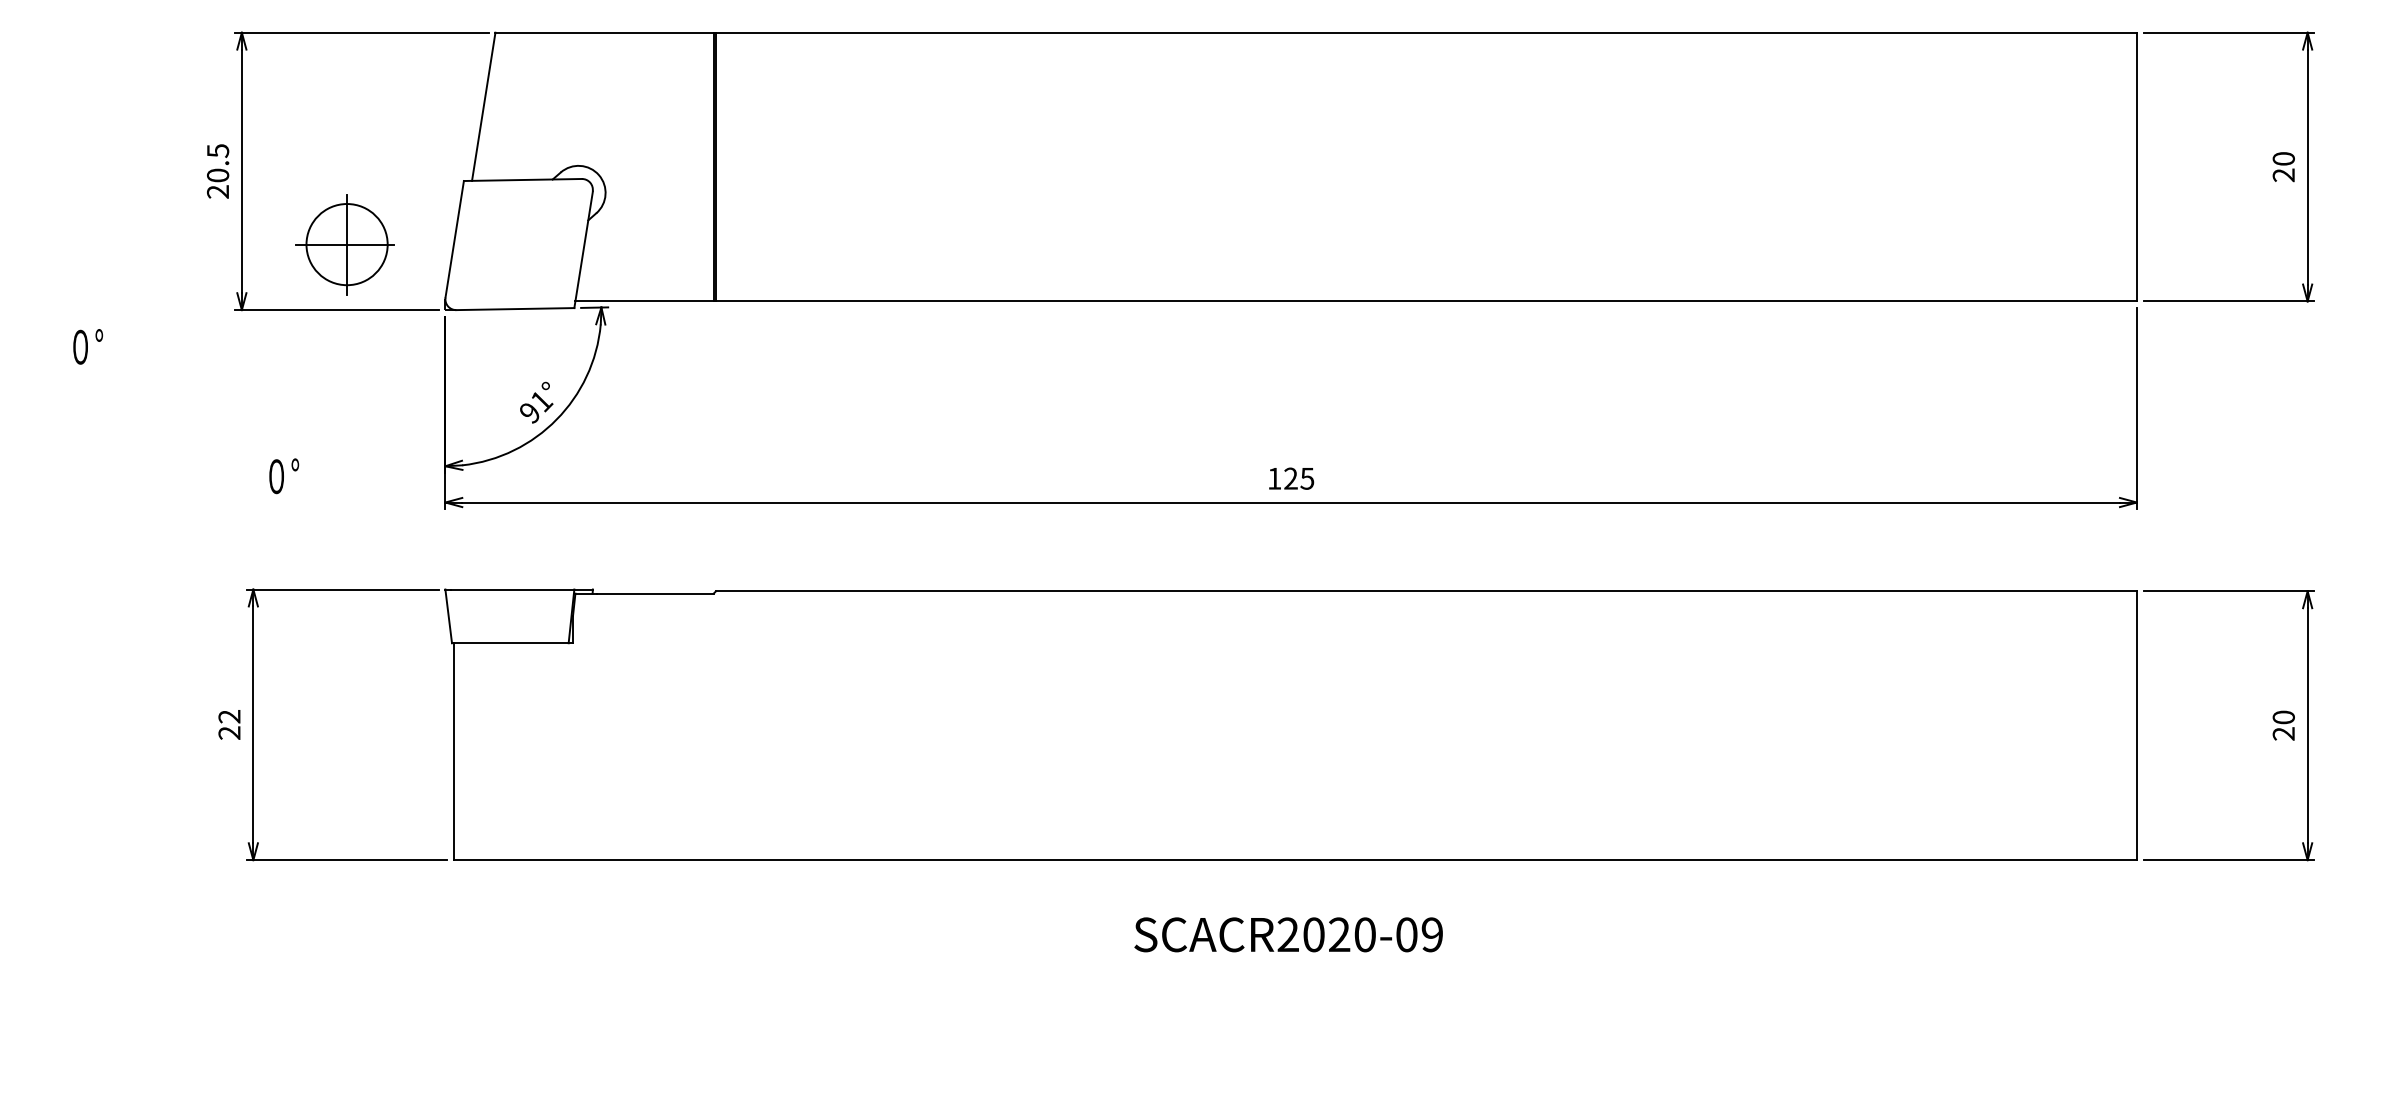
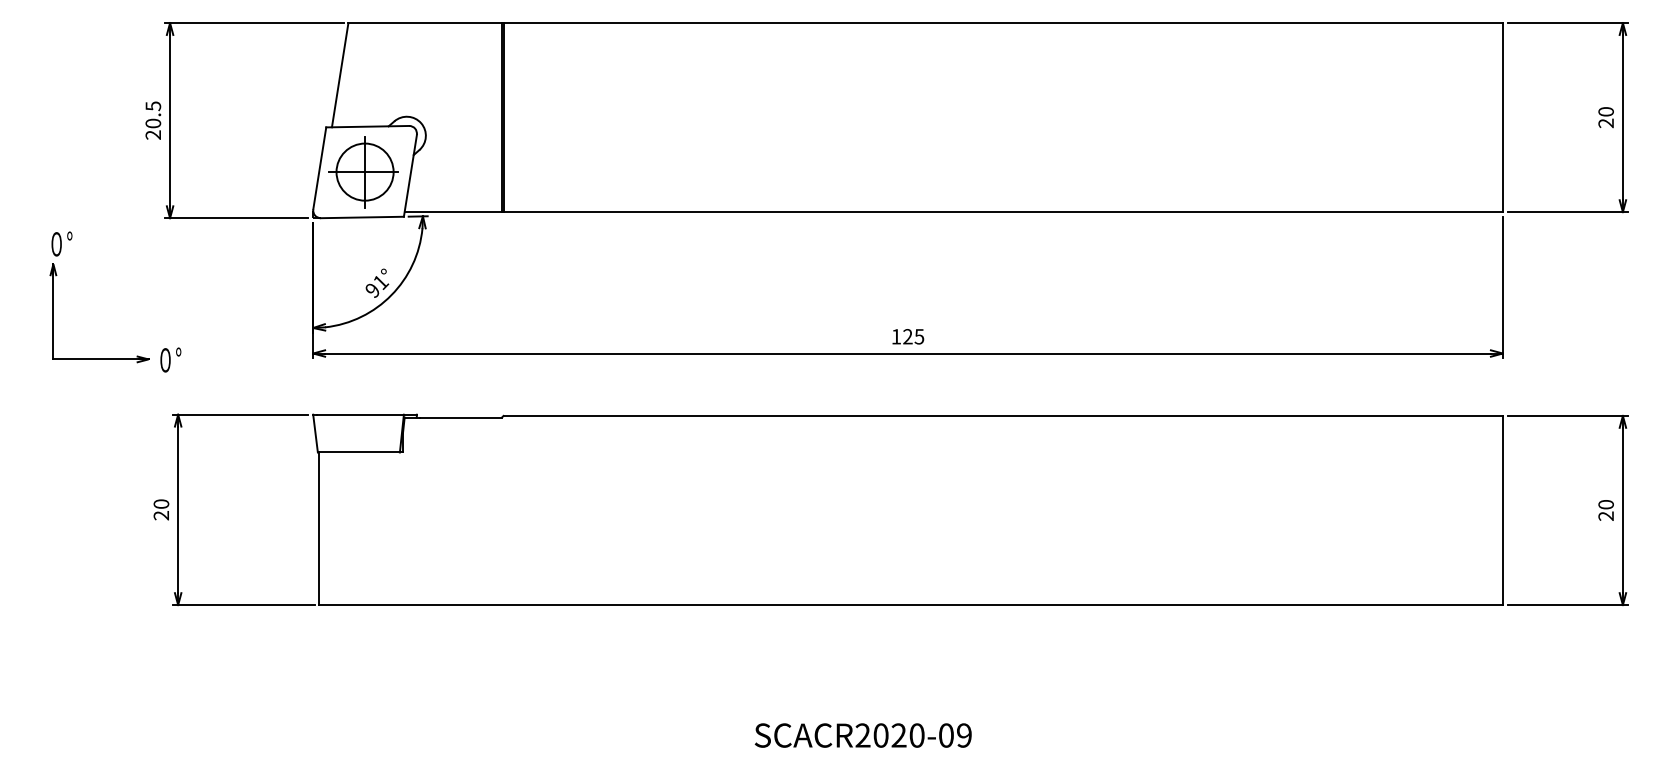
part: (344, 245) -> (363, 172), moved
text: (283, 475) -> (170, 359), moved
part: (141, 509) -> (99, 358), added
text: (229, 715) -> (161, 503), 22 -> 20
text: (1287, 934) -> (862, 735), moved

